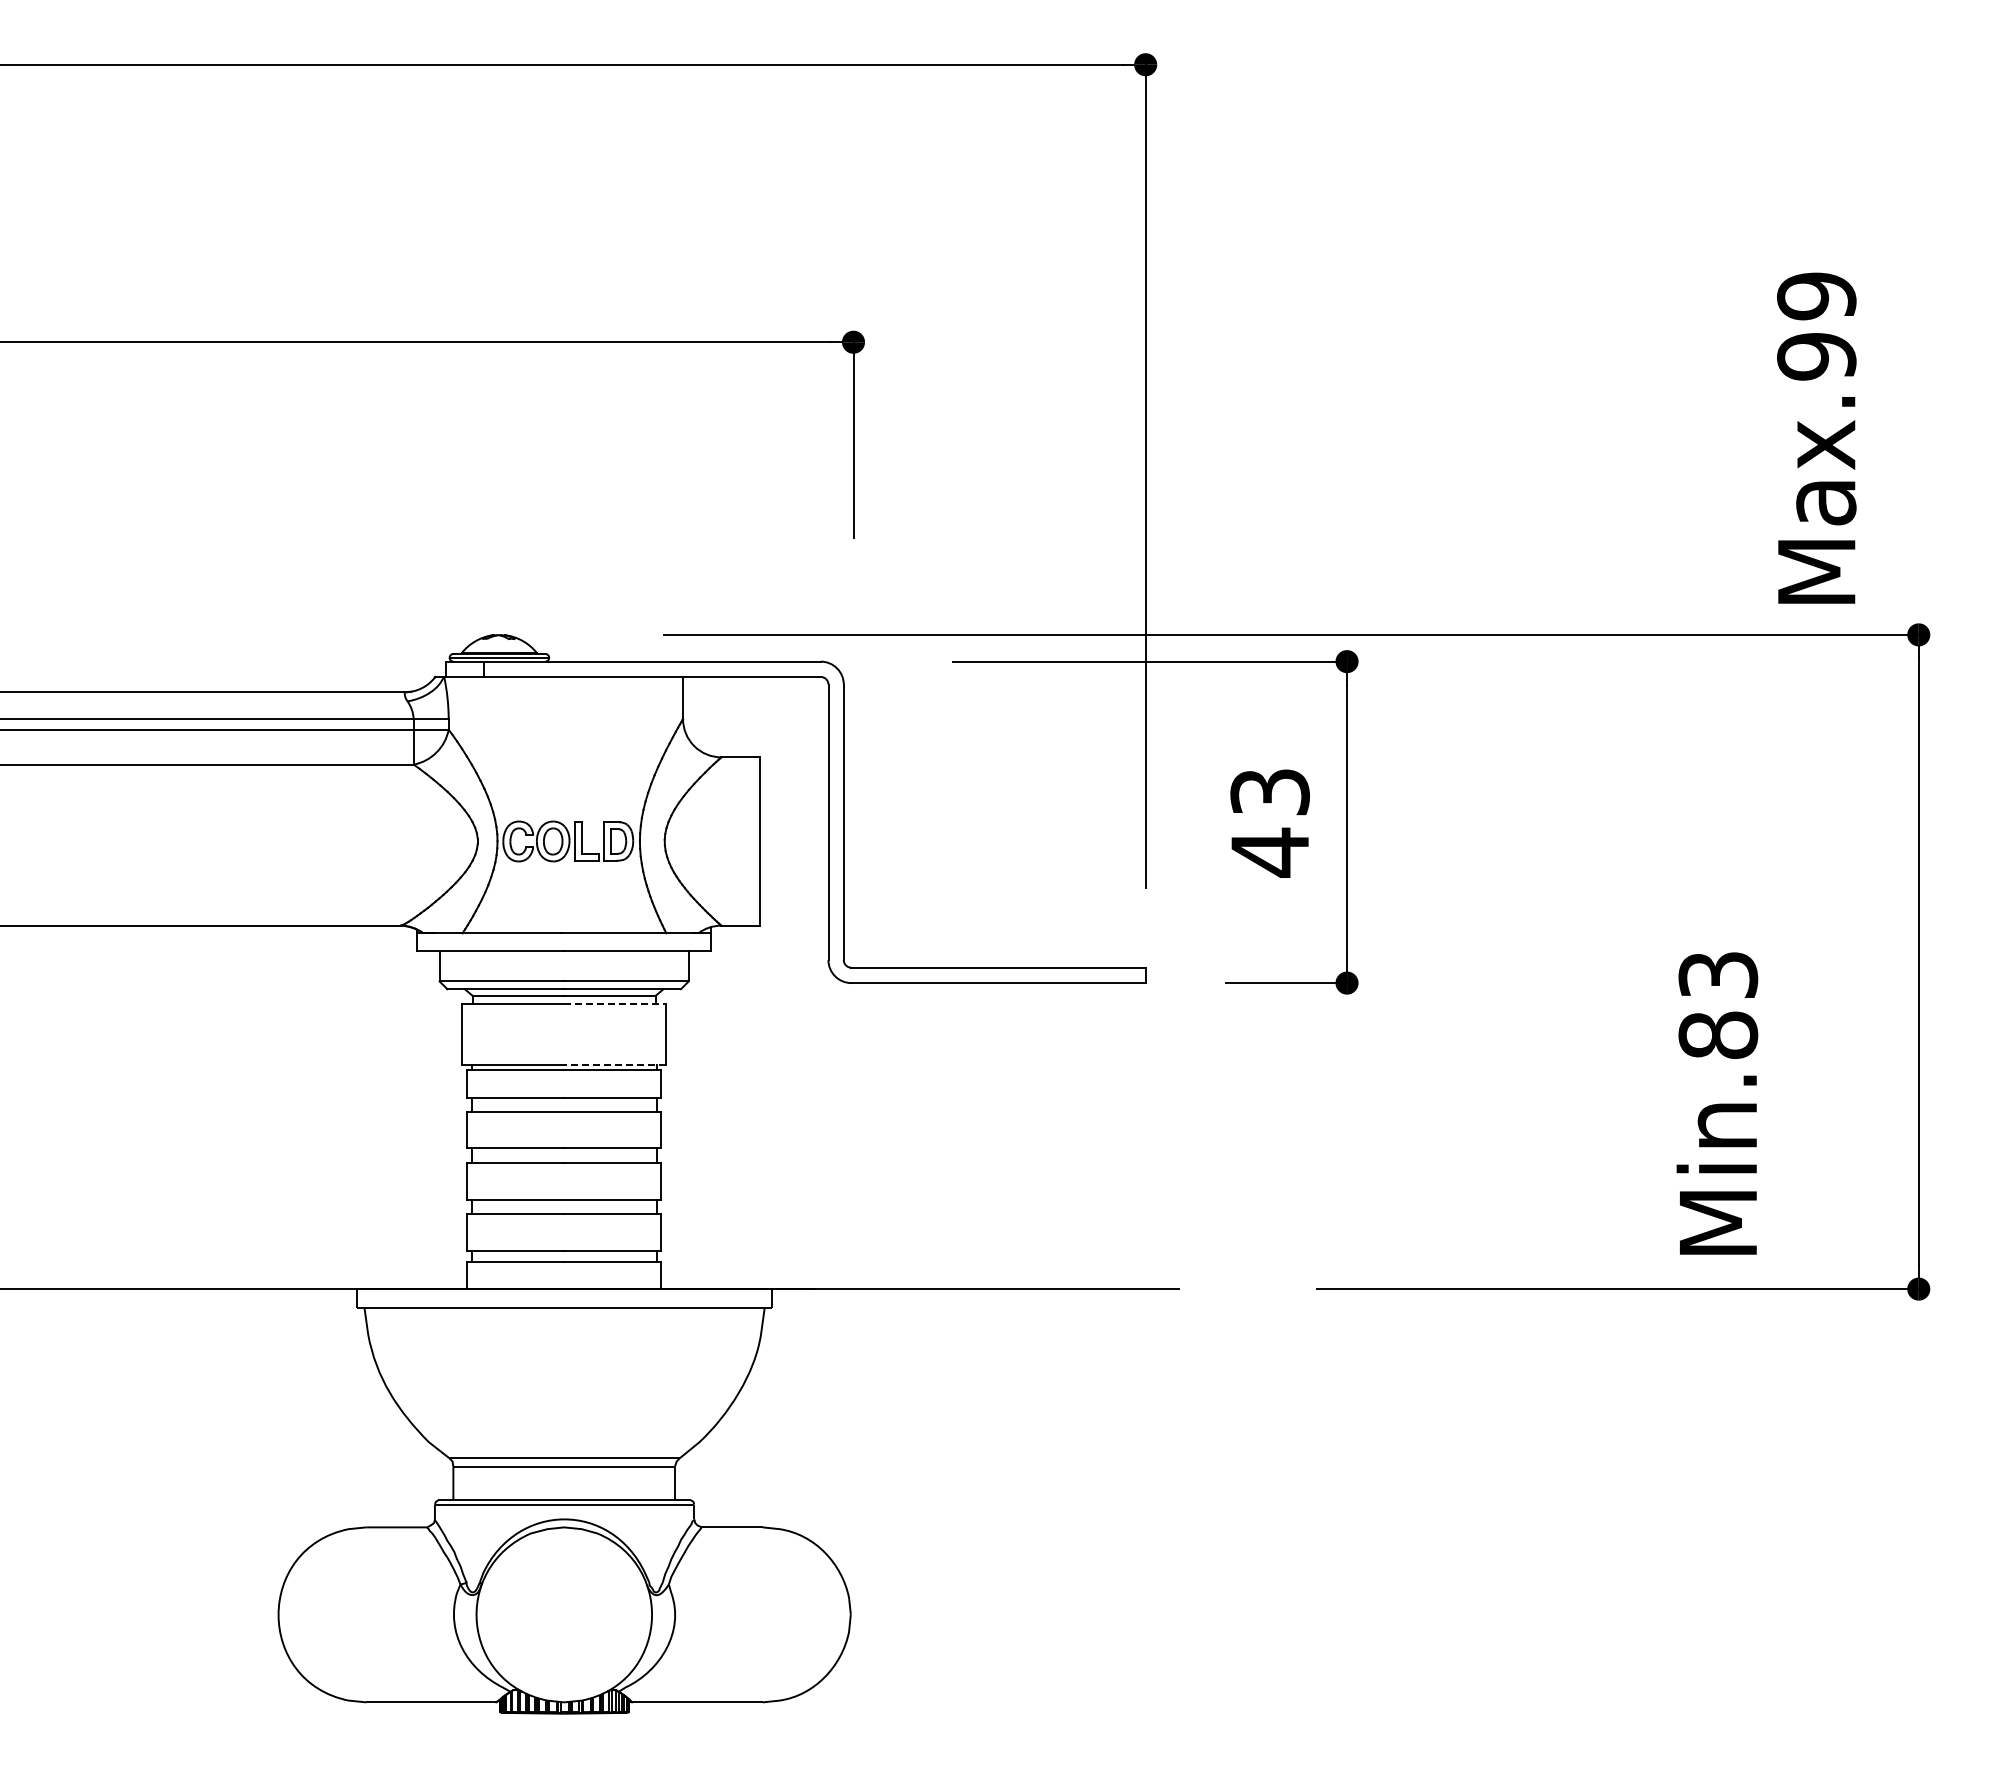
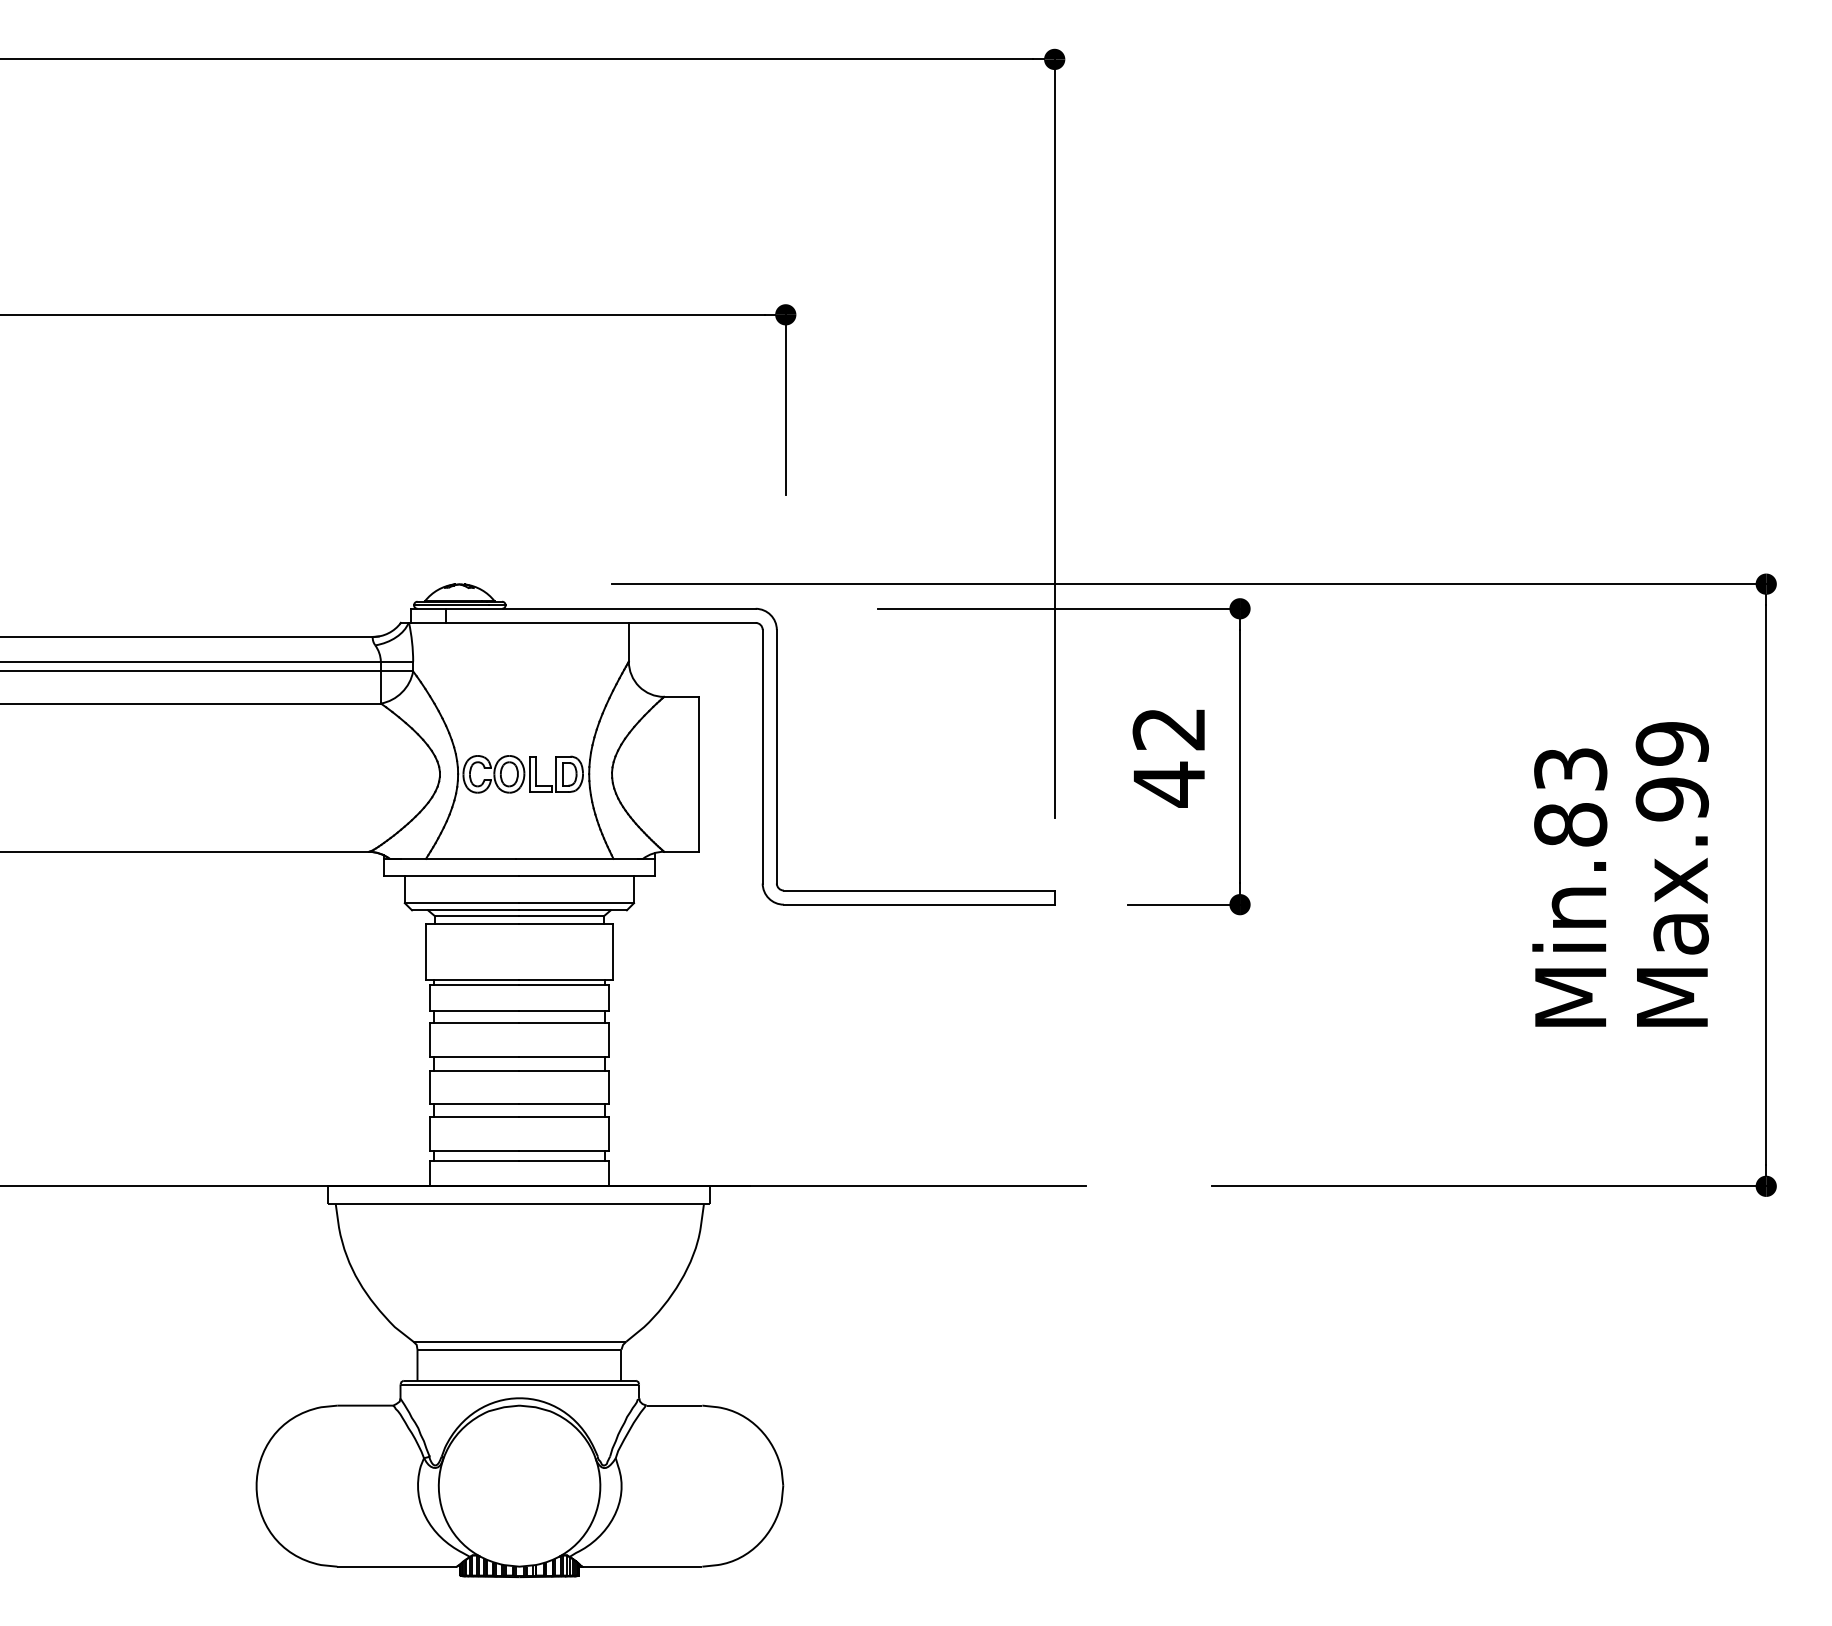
text: (1816, 437) -> (1672, 873), moved
text: (1270, 792) -> (1169, 729), 43 -> 42
line: (615, 1003) -> (566, 923), dashed -> solid
line: (615, 1064) -> (566, 979), dashed -> solid
text: (1717, 1103) -> (1569, 887), moved

